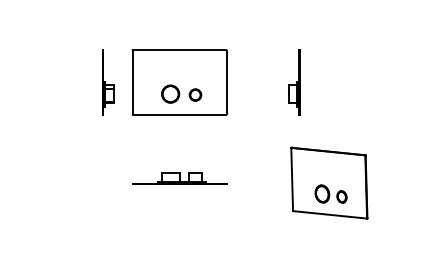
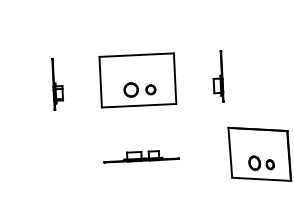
part: (108, 82) -> (58, 84), moved
part: (294, 82) -> (218, 76), moved

